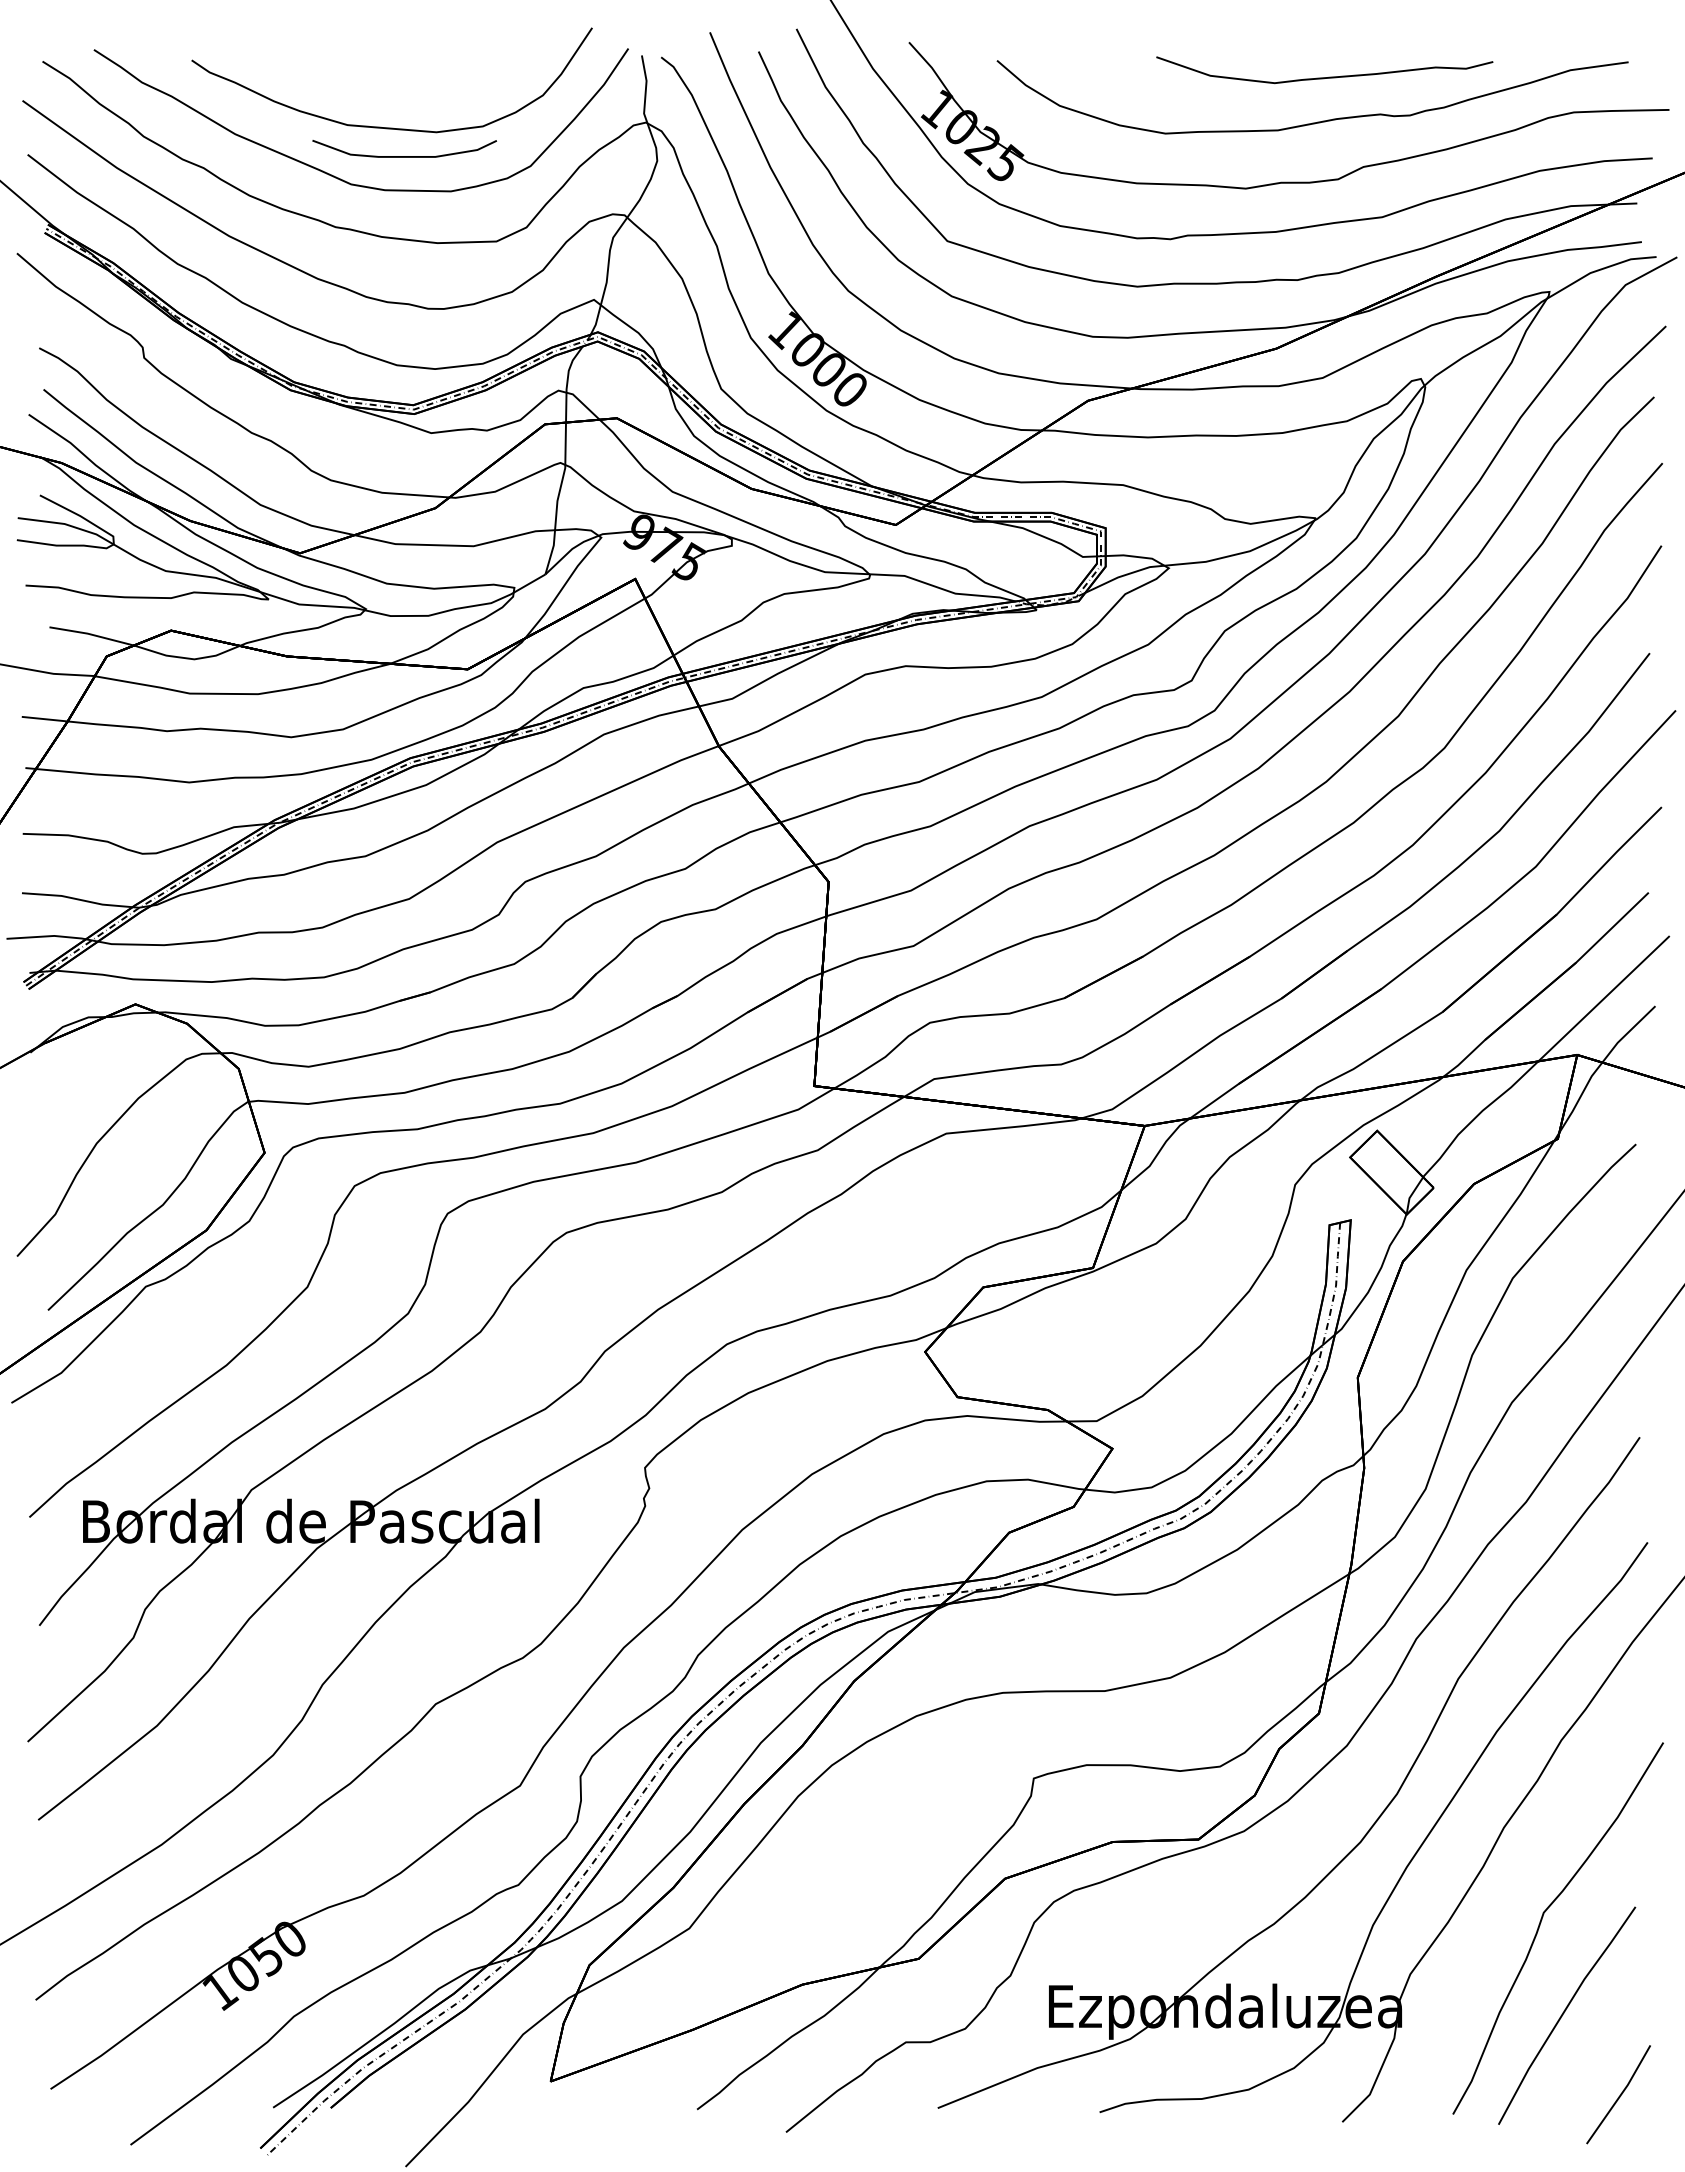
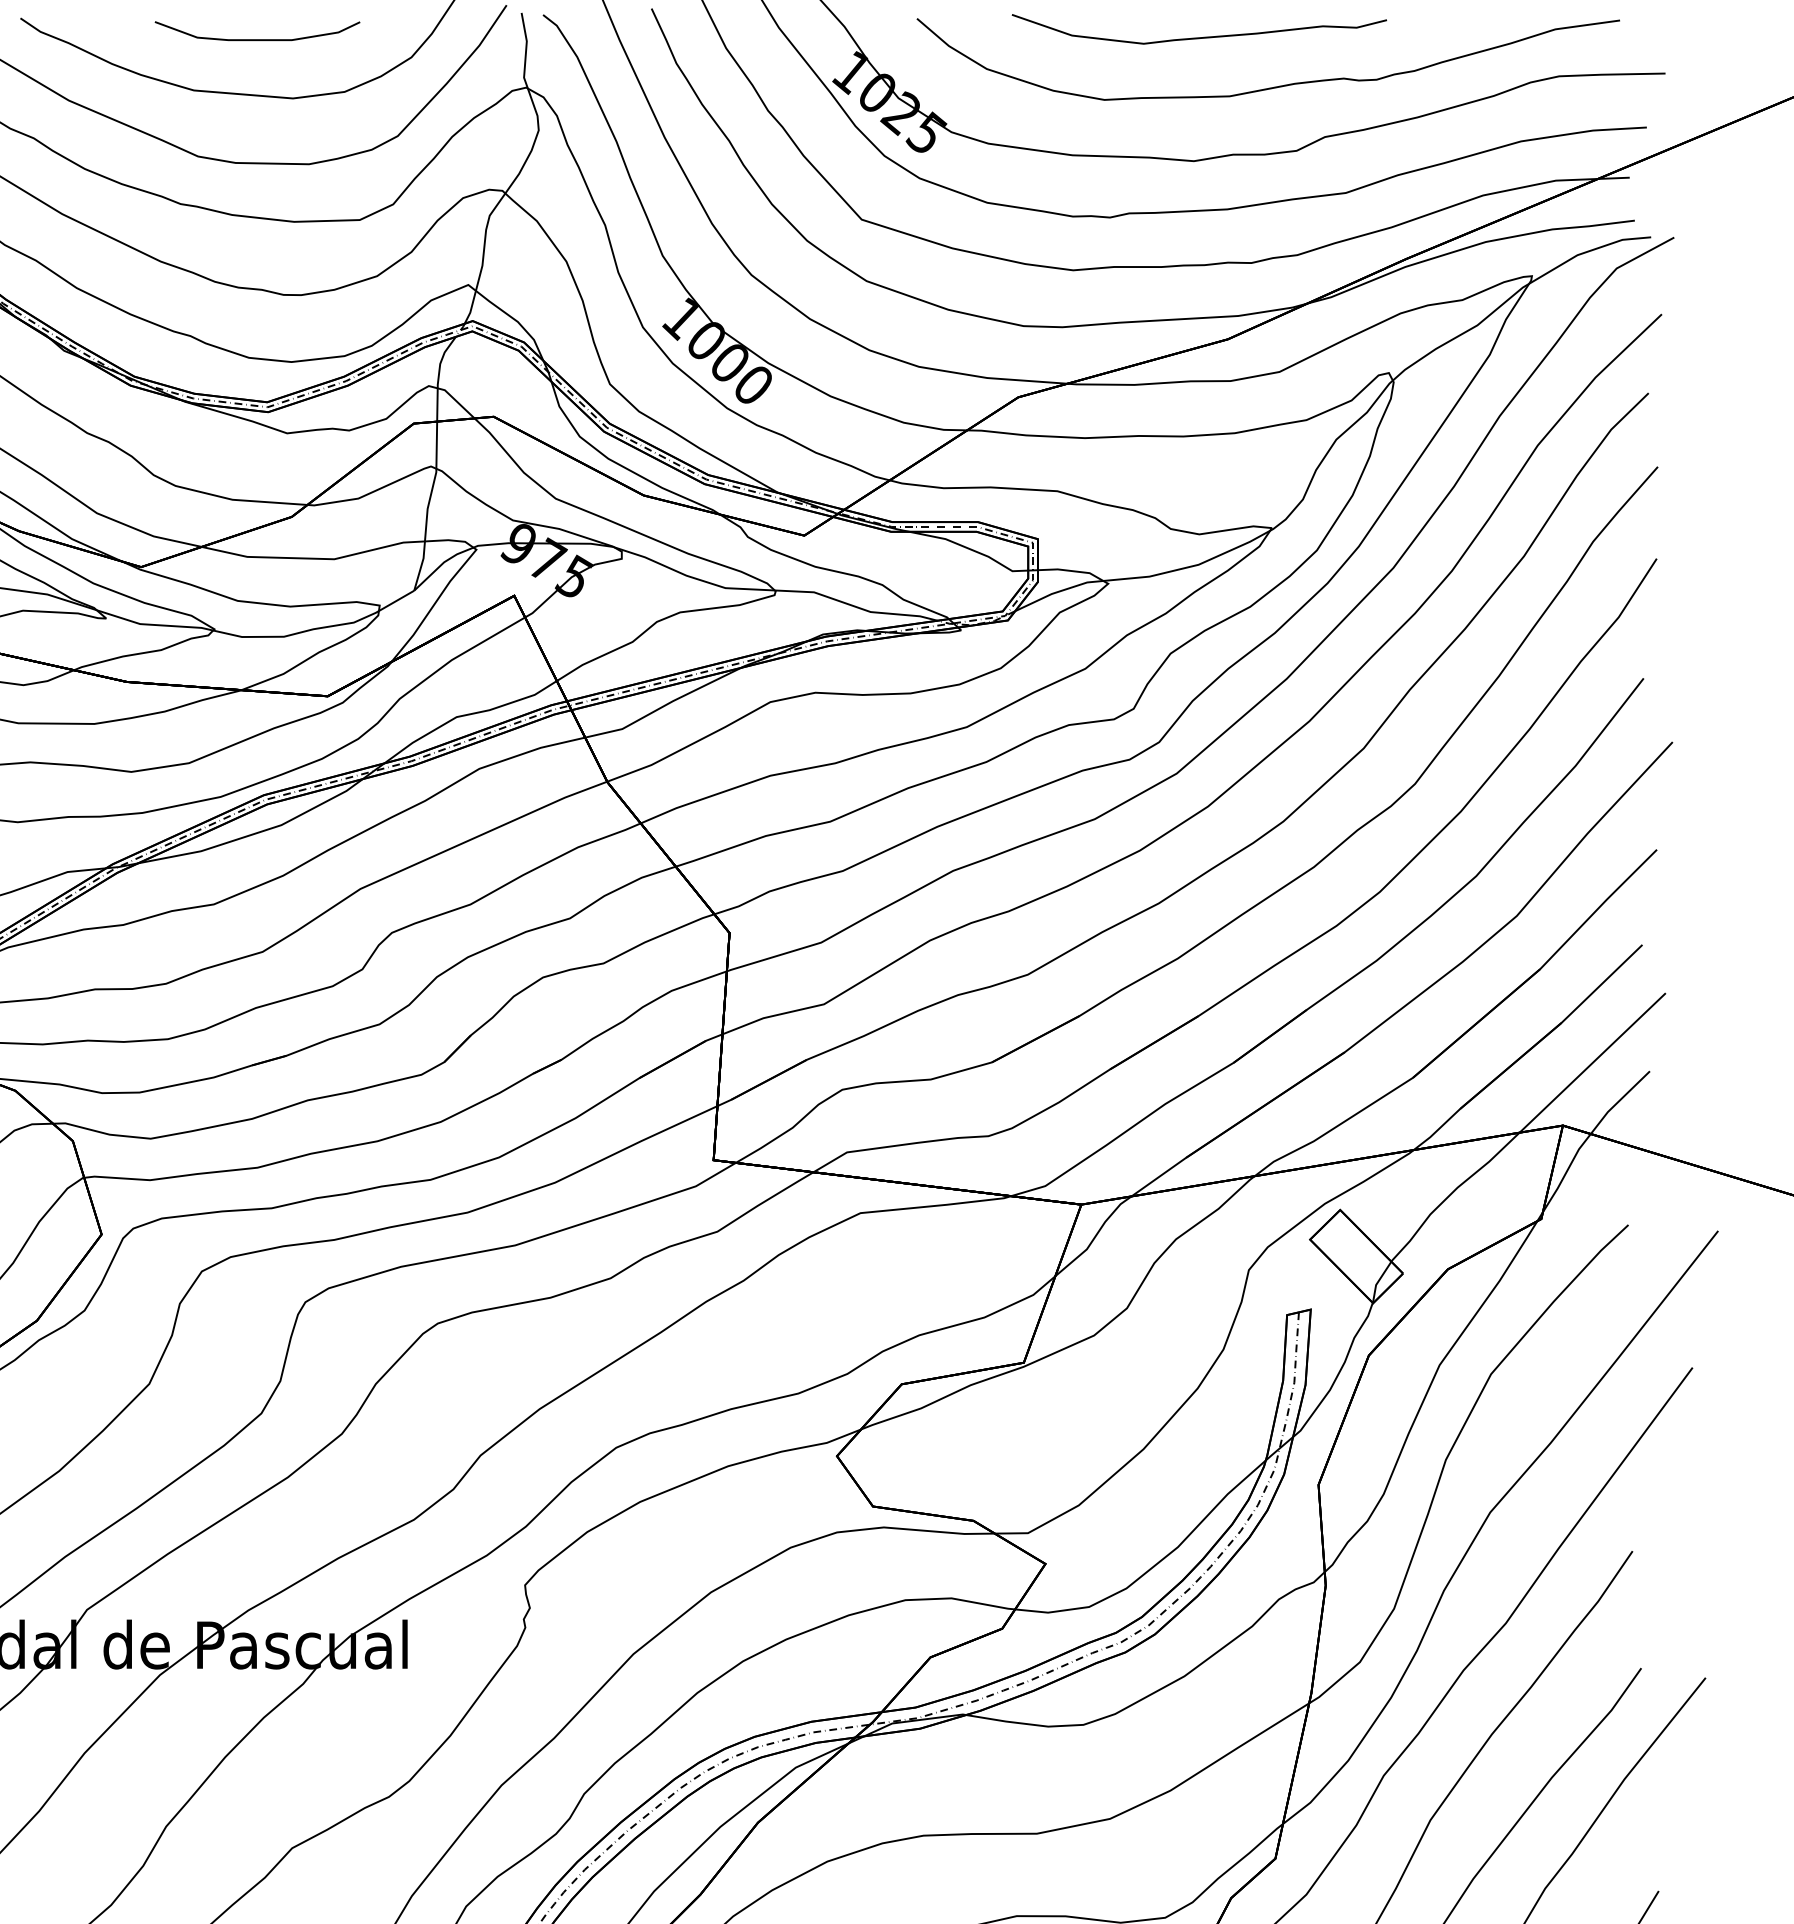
curve: (1324, 77) -> (1199, 37), moved
curve: (404, 156) -> (257, 39), moved

